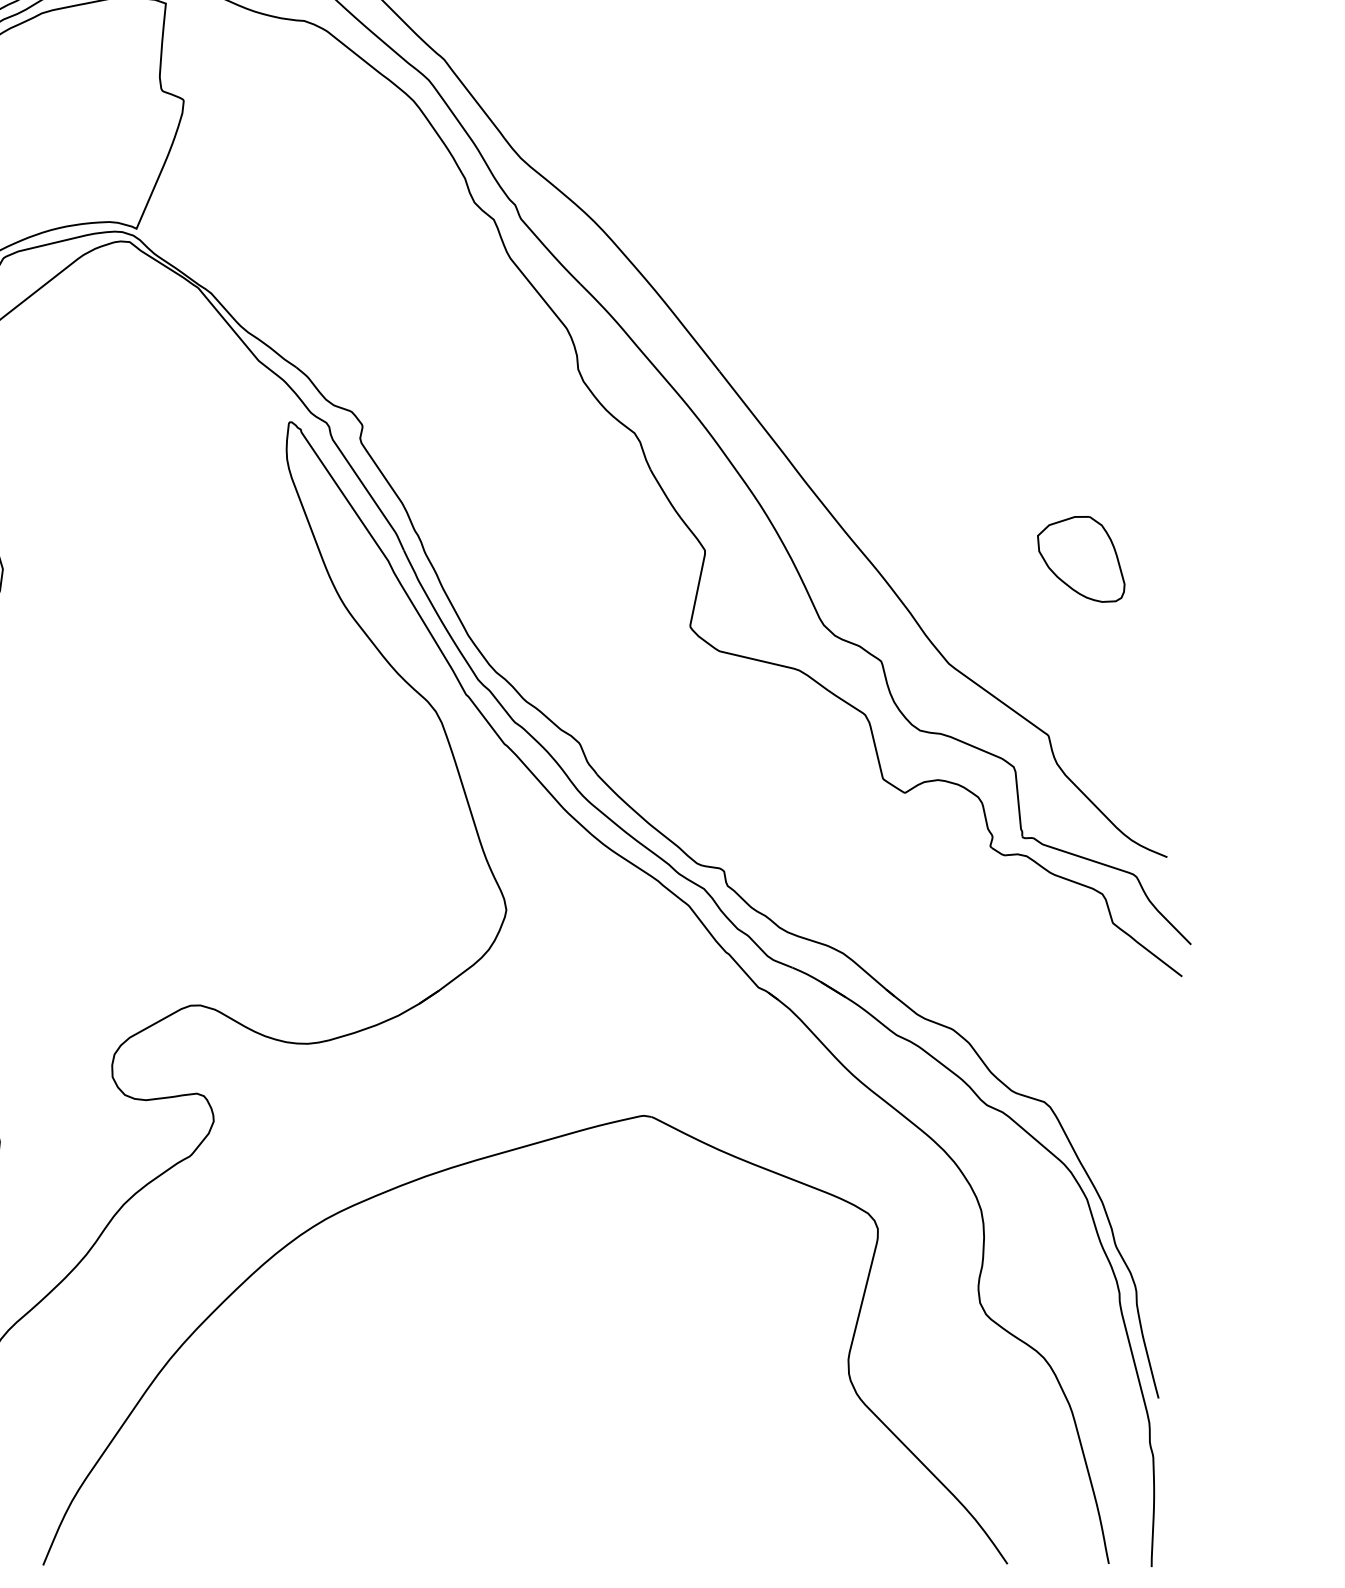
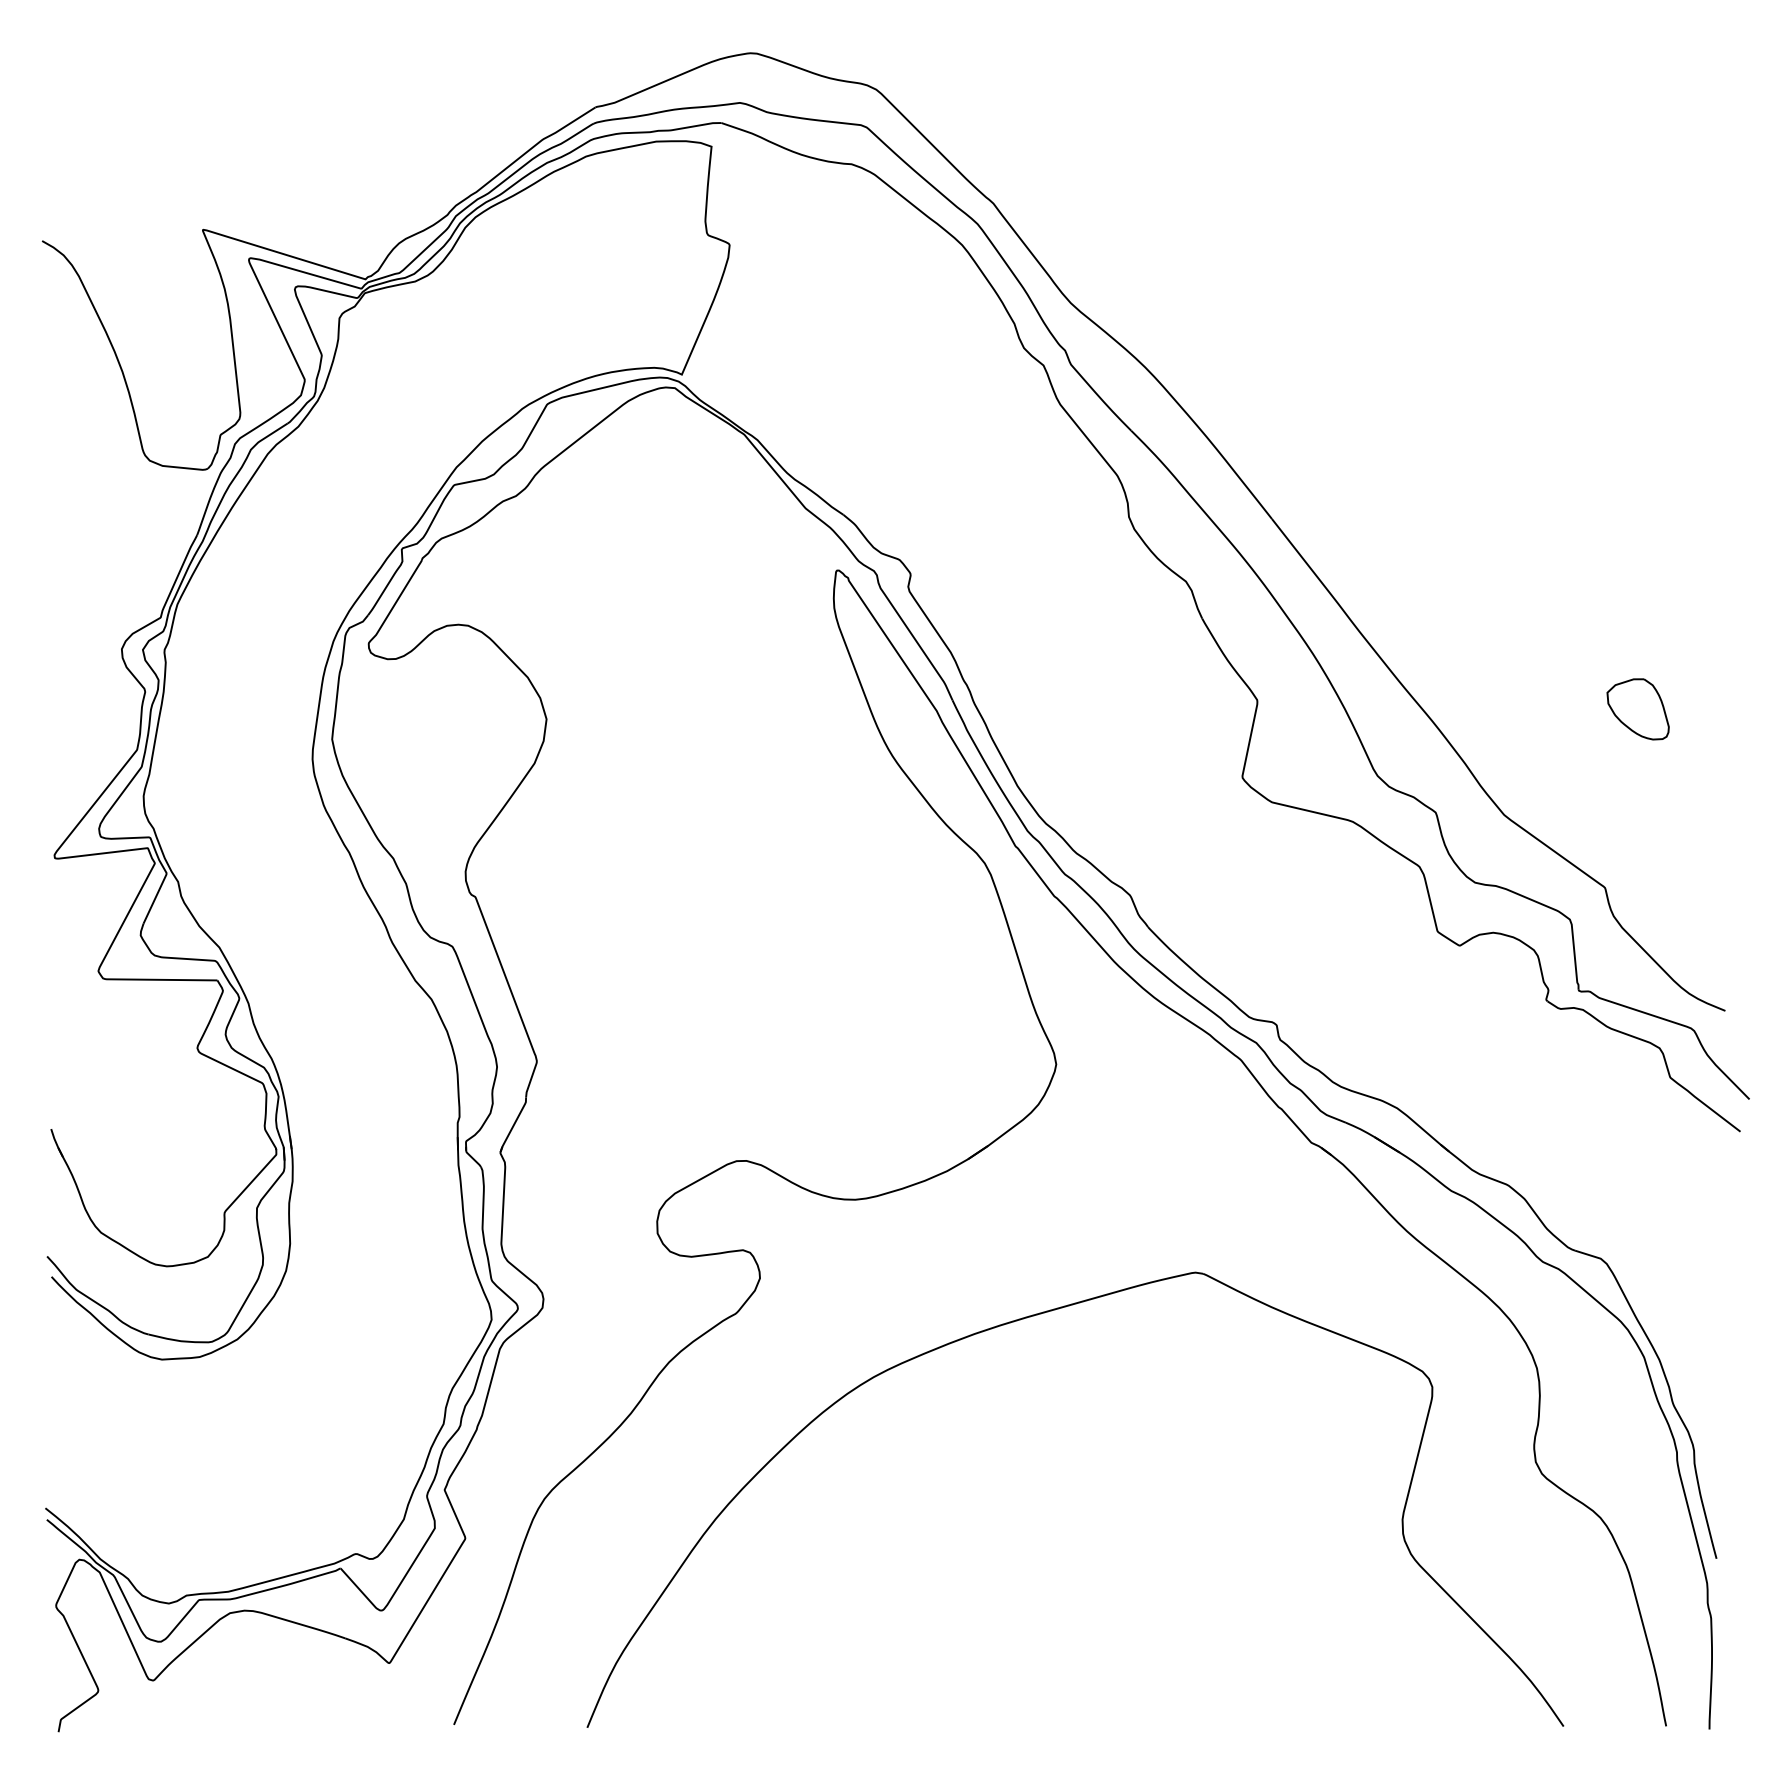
part: (1080, 559) -> (1637, 709), size x0.7

